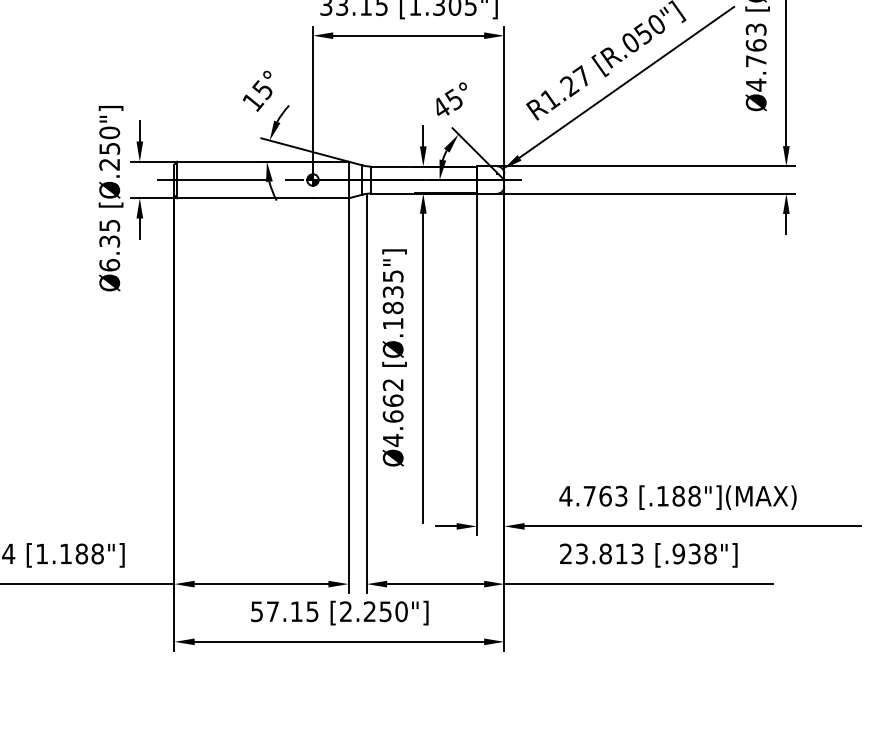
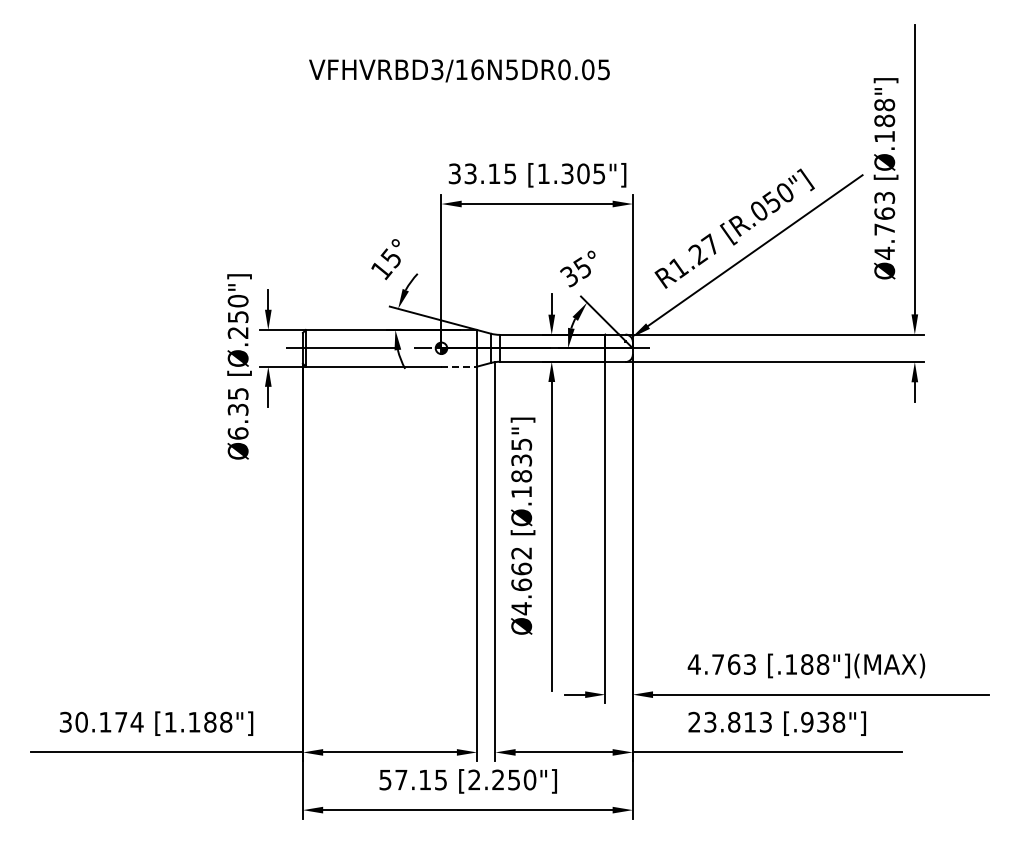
text: (441, 108) -> (569, 276), 45° -> 35°
line: (331, 198) -> (459, 366), solid -> dashed

